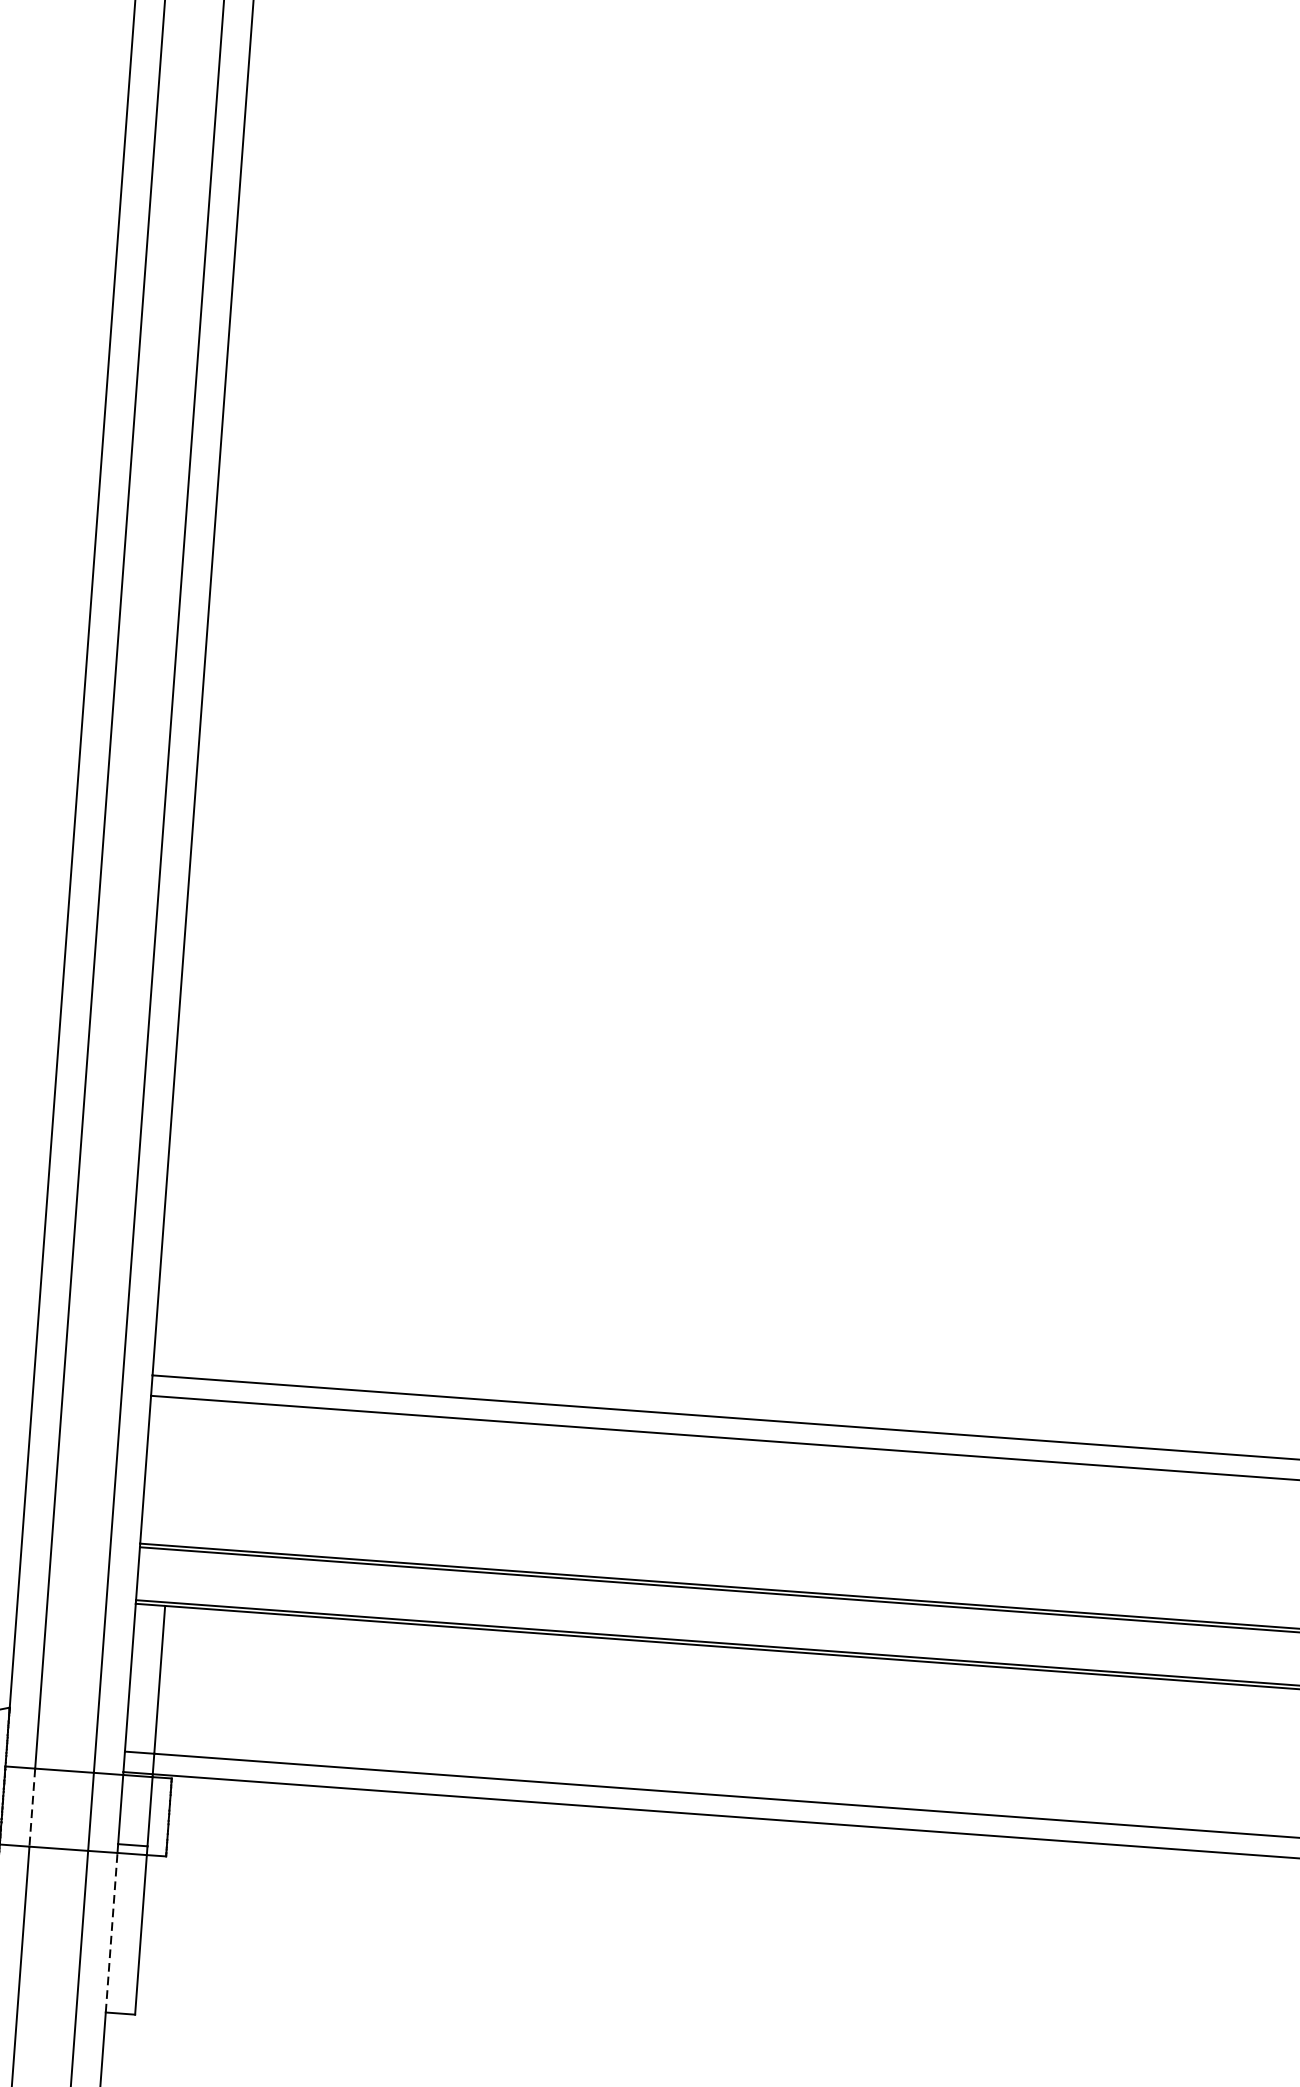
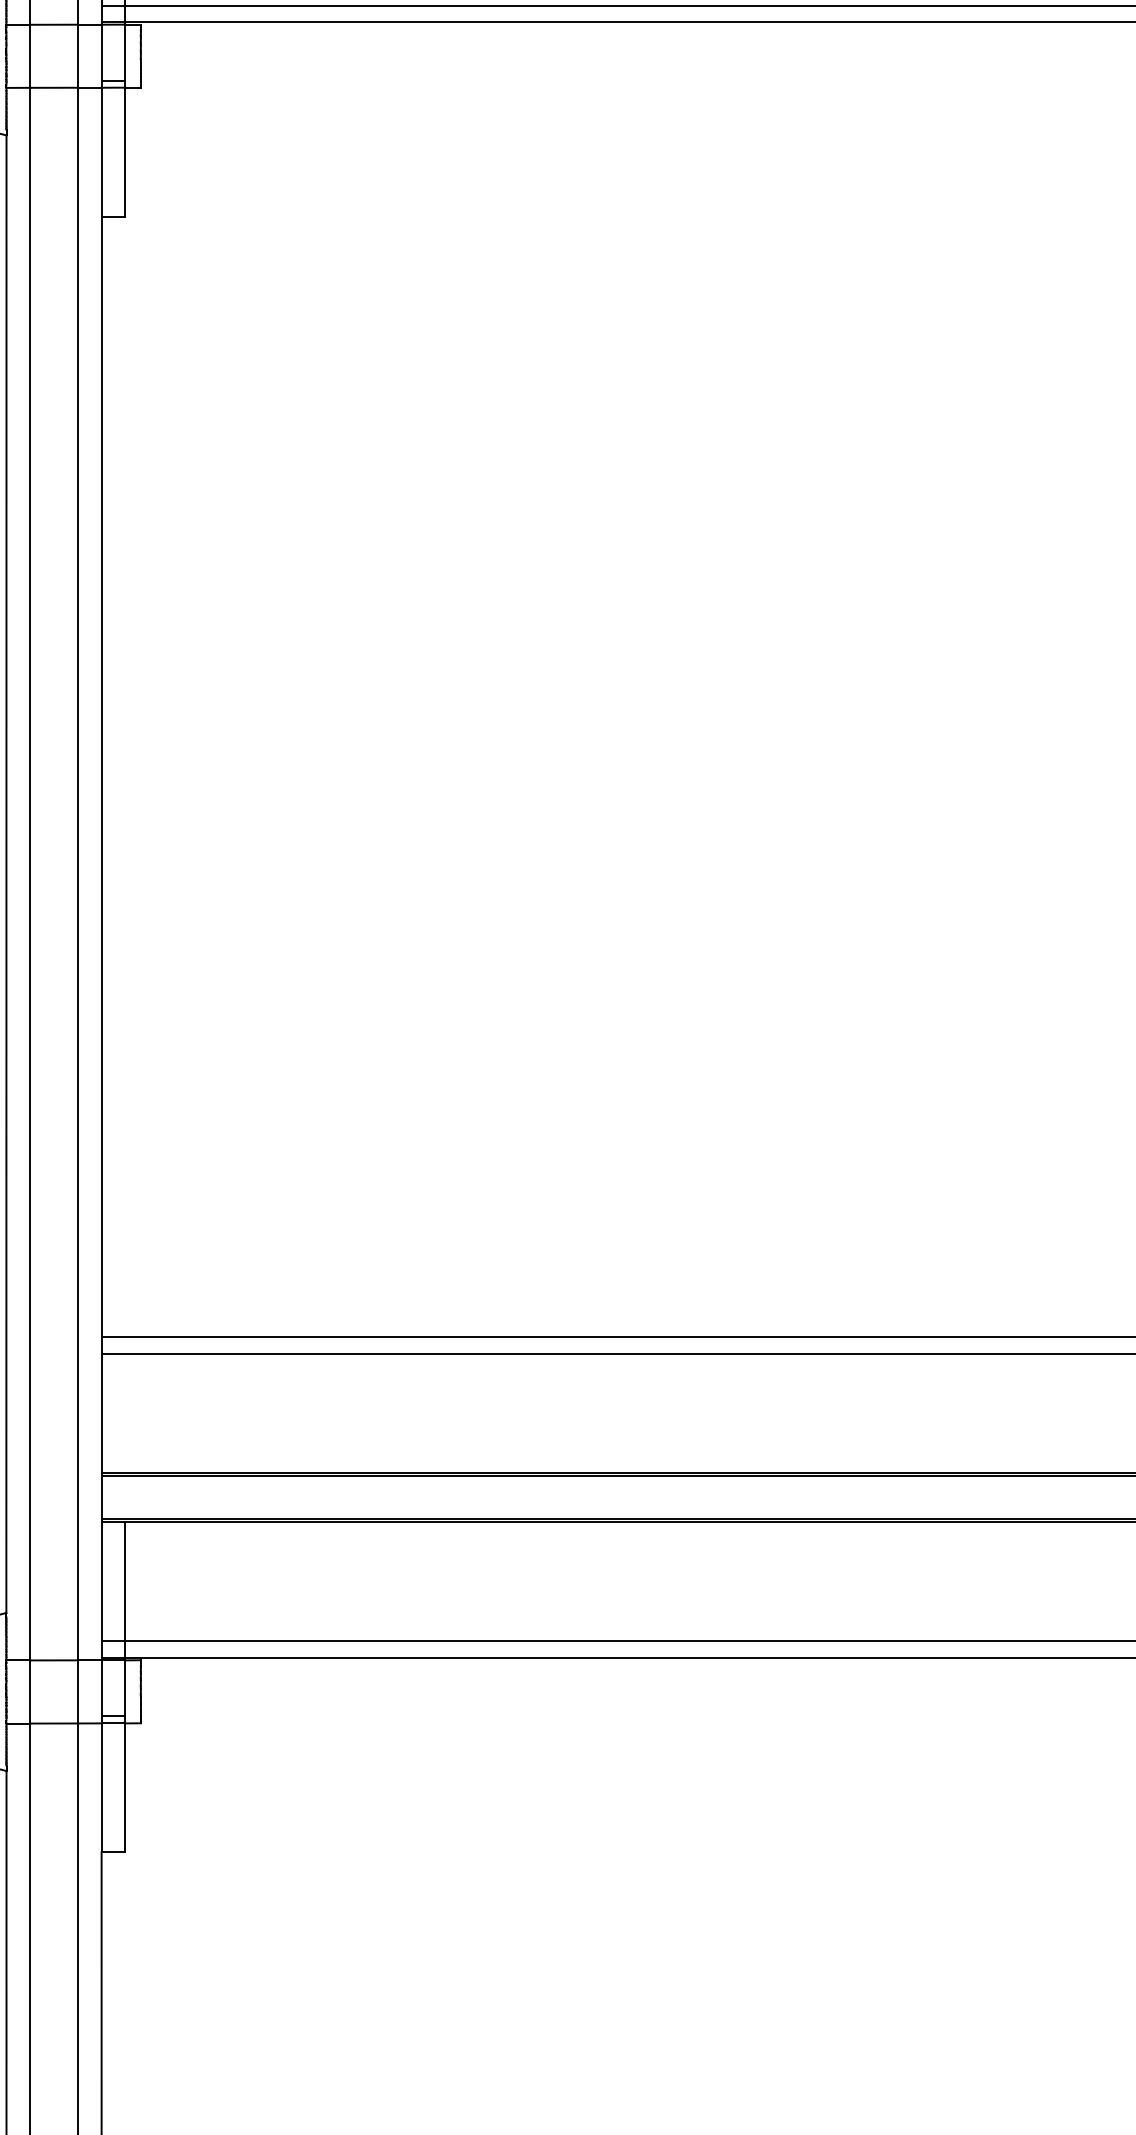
line: (32, 1807) -> (30, 1691), dashed -> solid
line: (111, 1932) -> (101, 1787), dashed -> solid

